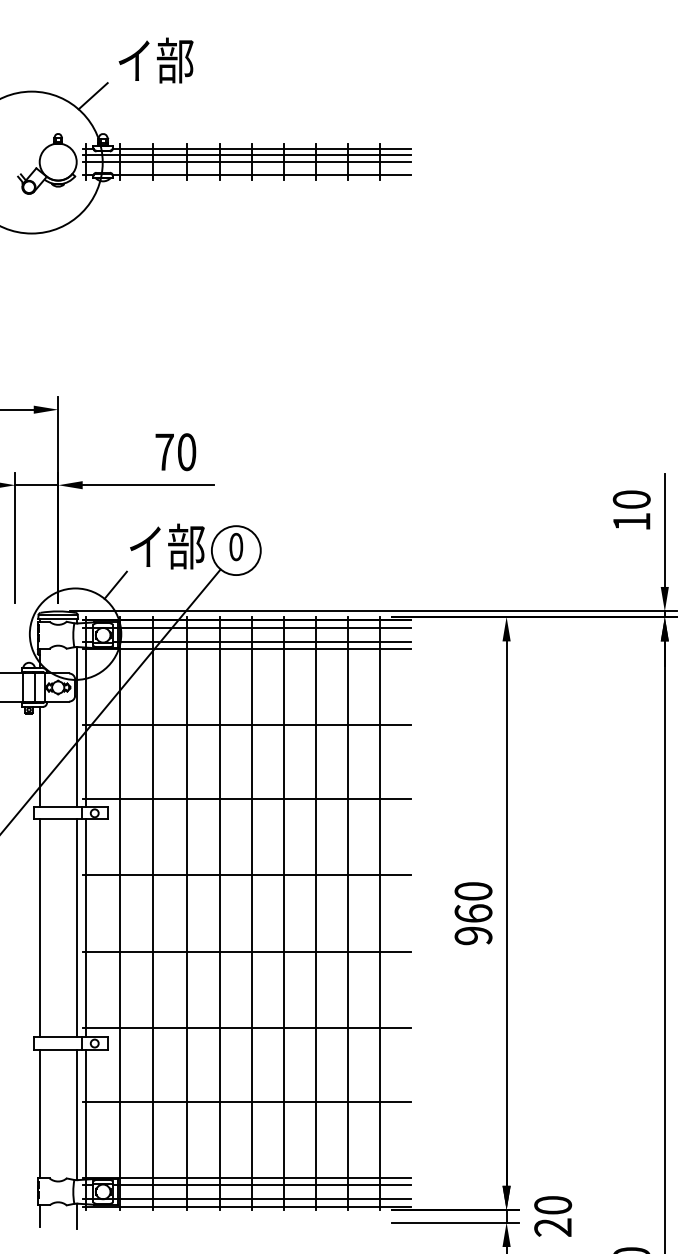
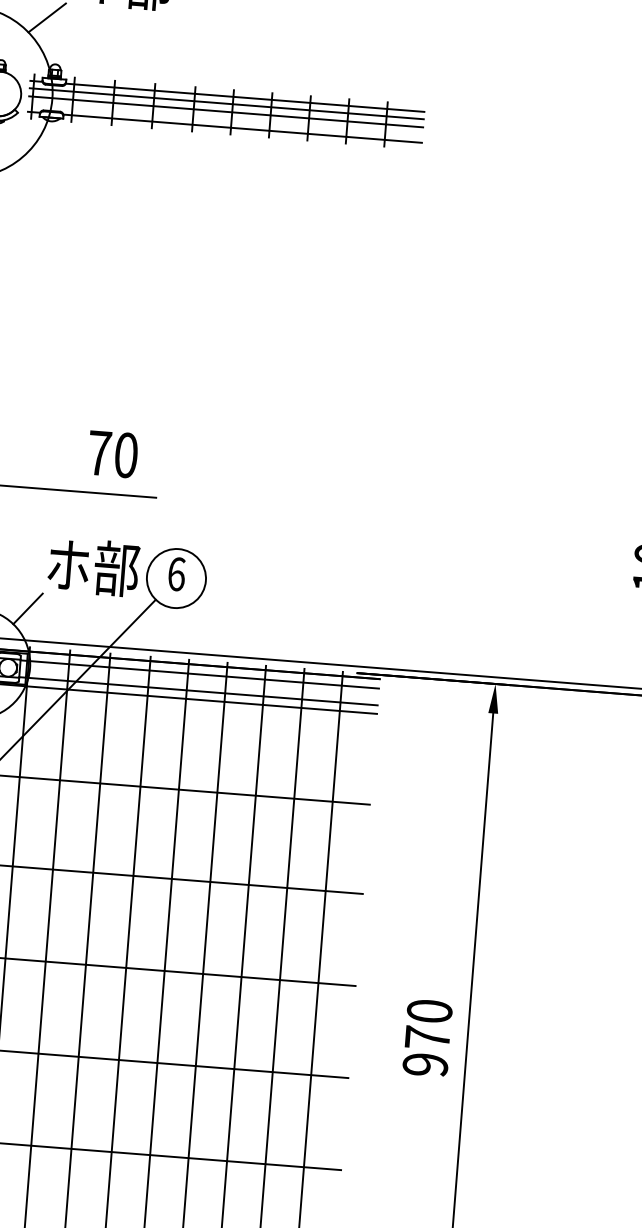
text: (146, 546) -> (68, 565), イ部 -> ホ部
text: (236, 547) -> (176, 574), 0 -> 6
text: (473, 913) -> (427, 1037), 960 -> 970

